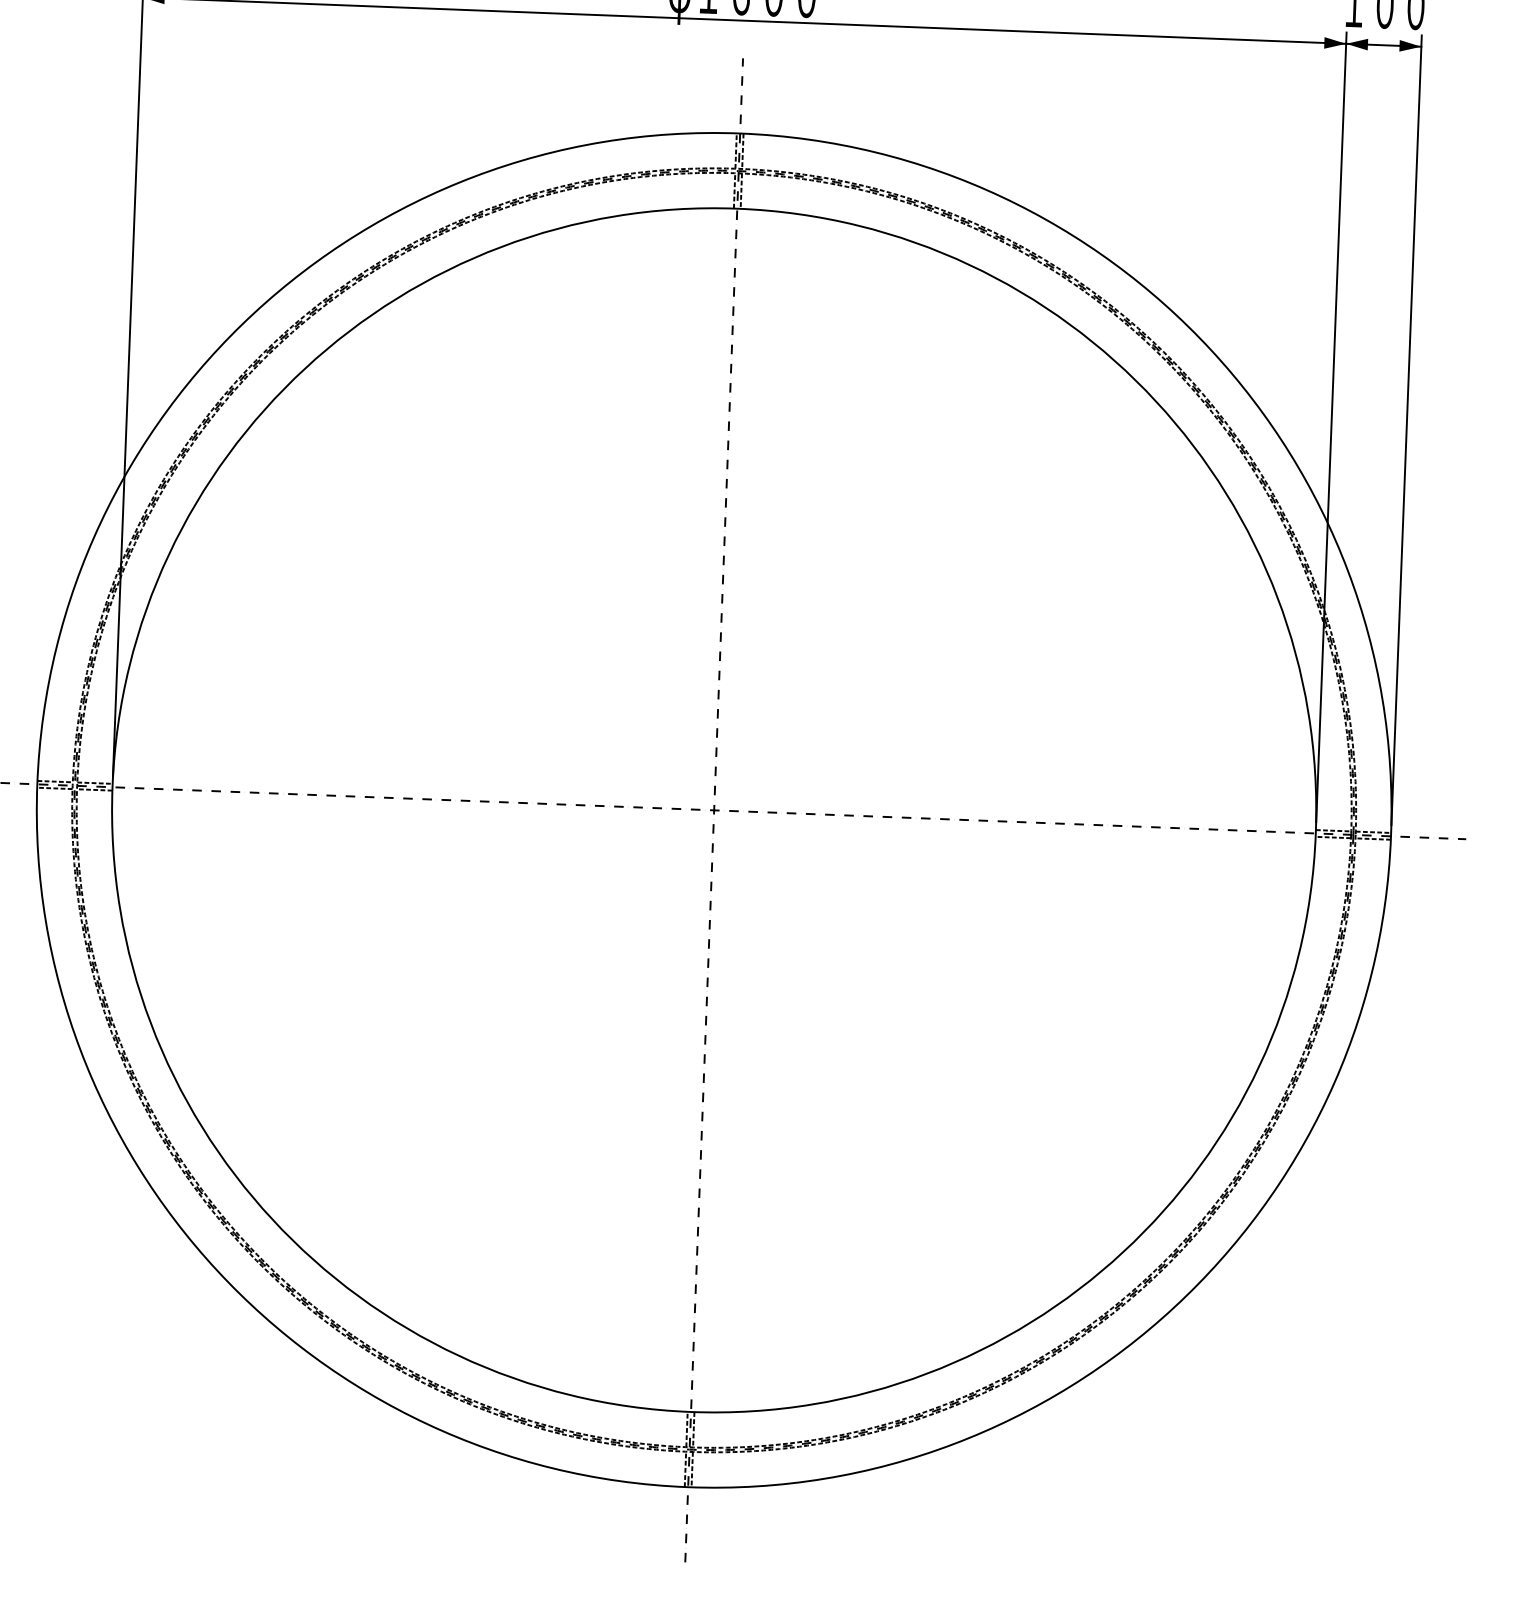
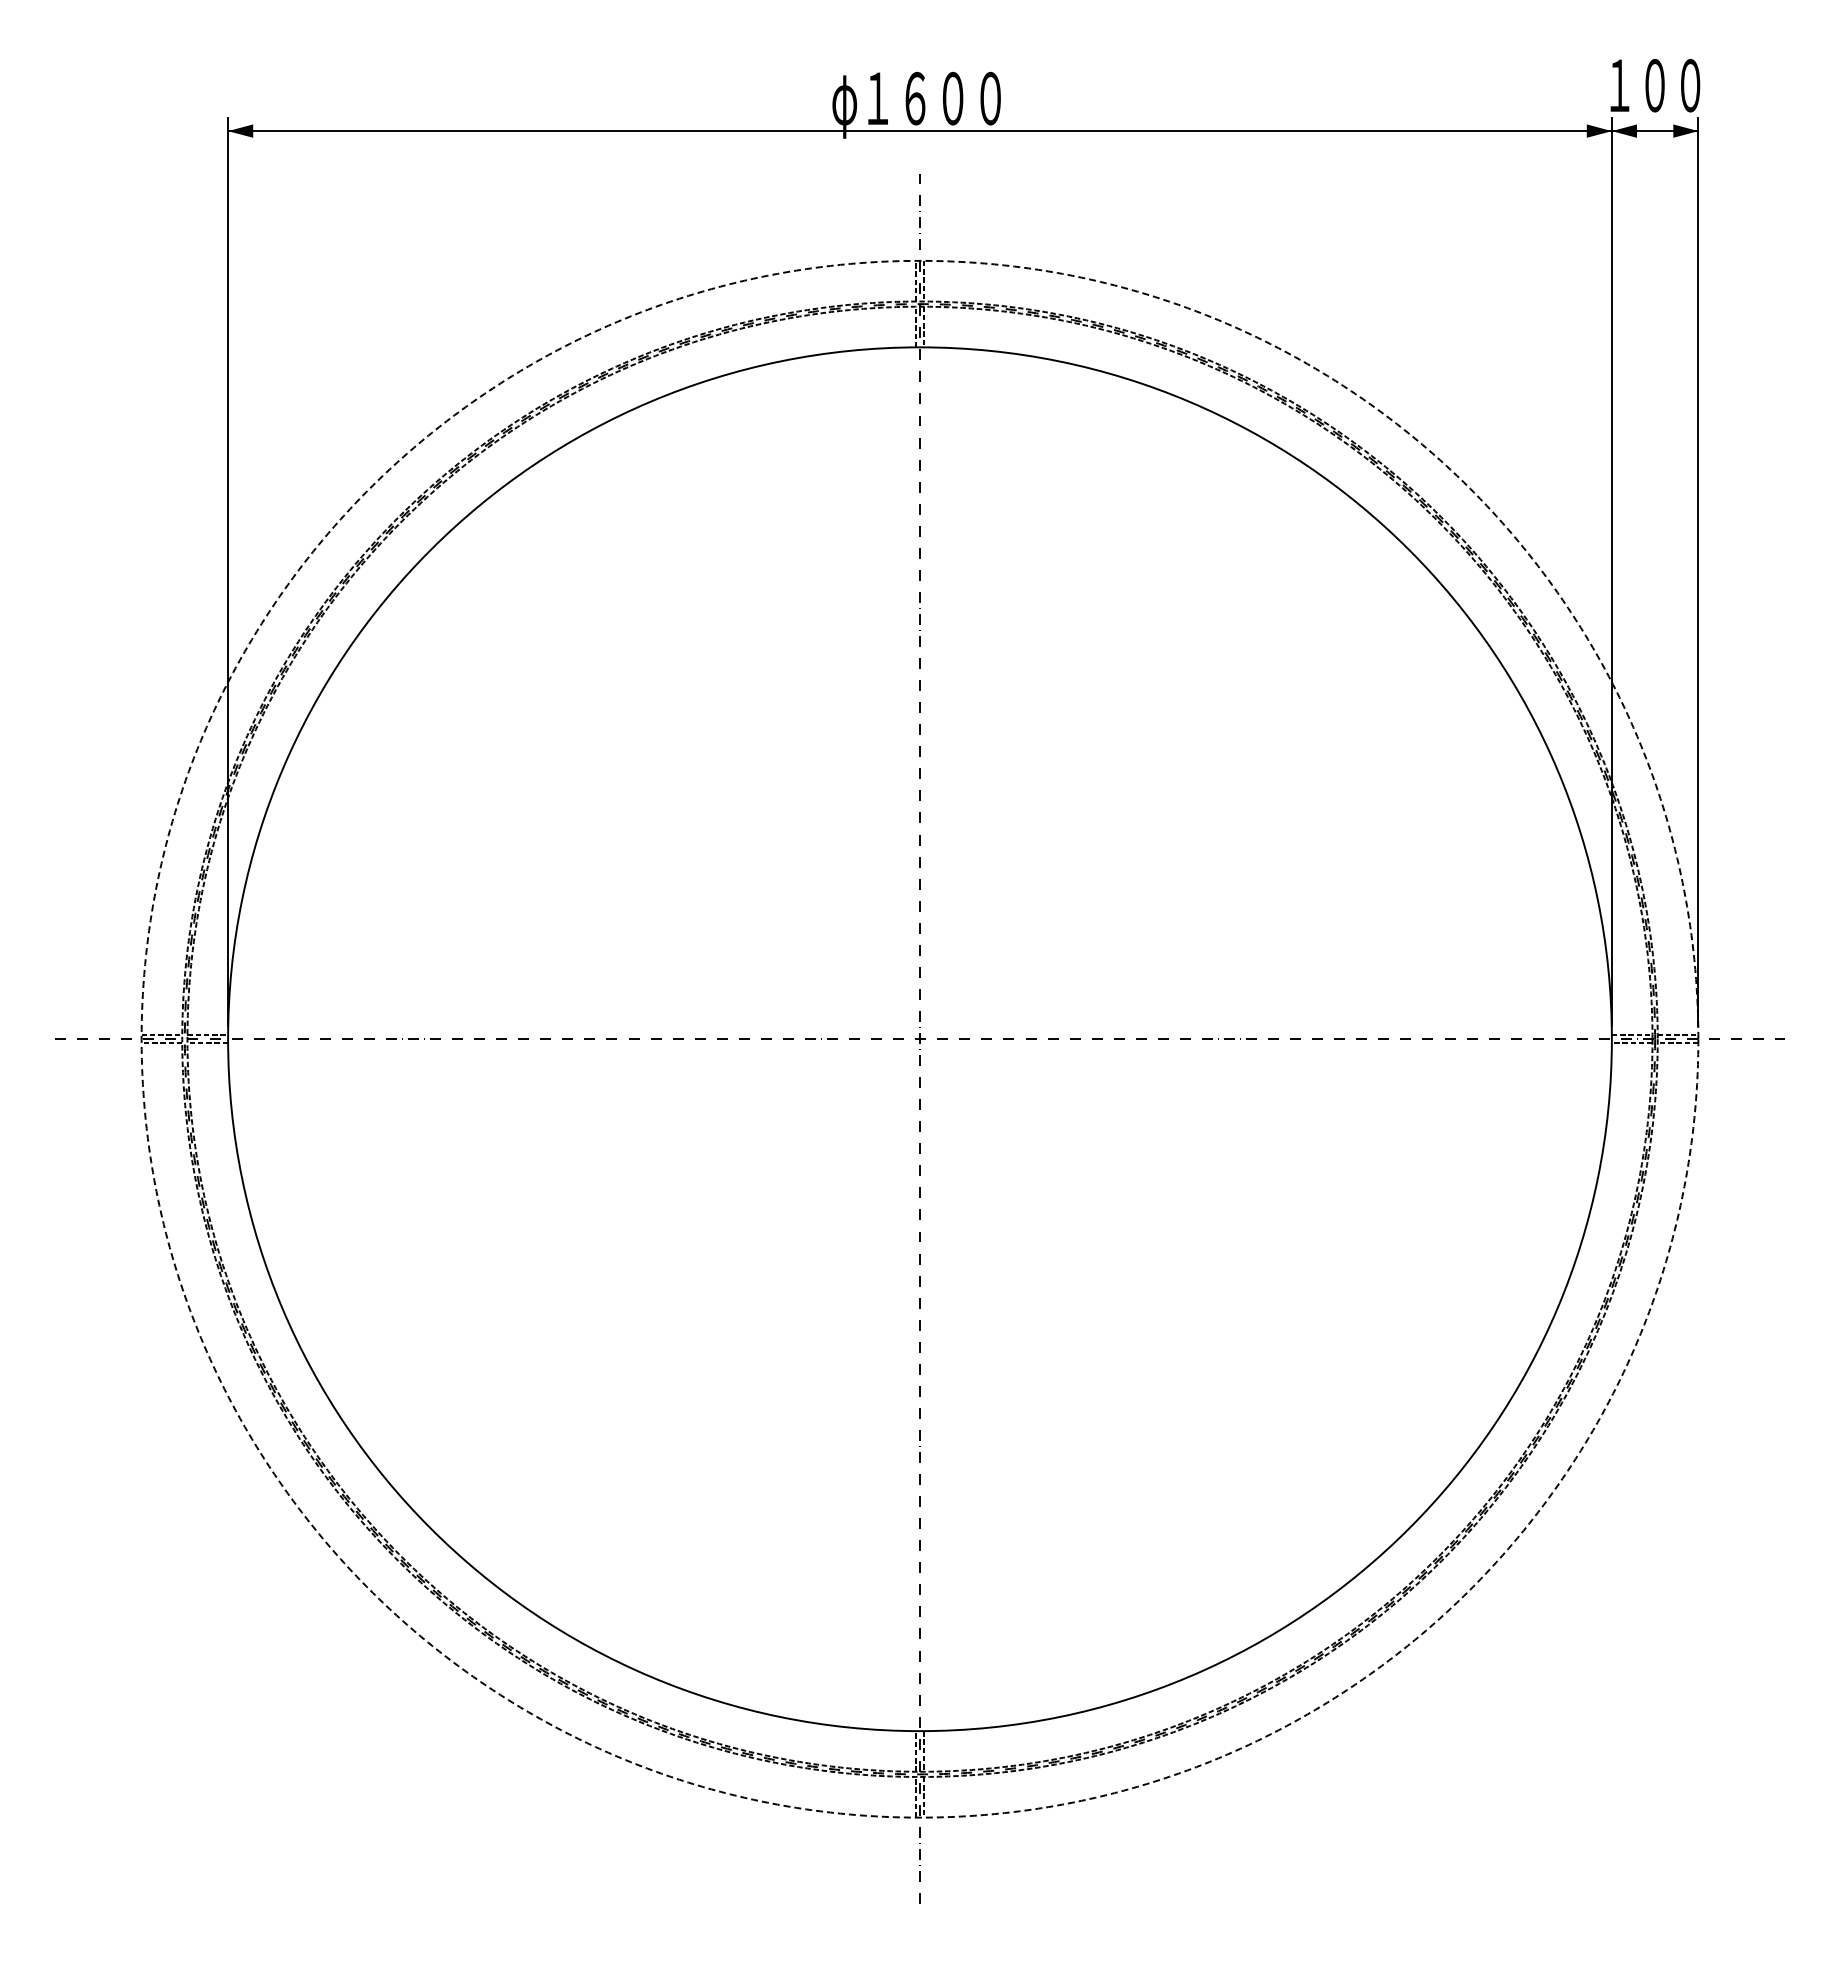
circle: (713, 809) -> (919, 1038), solid -> dashed

